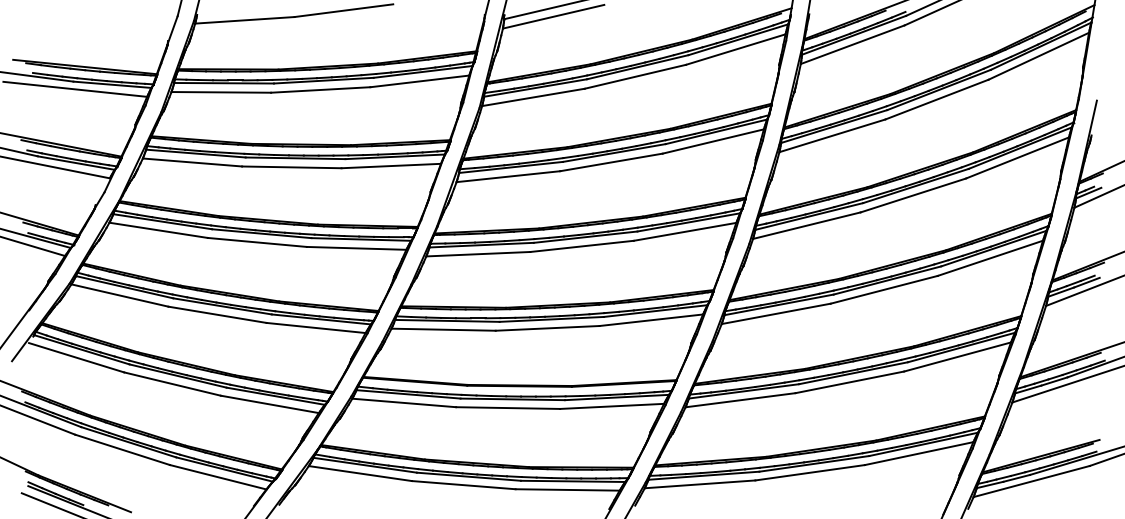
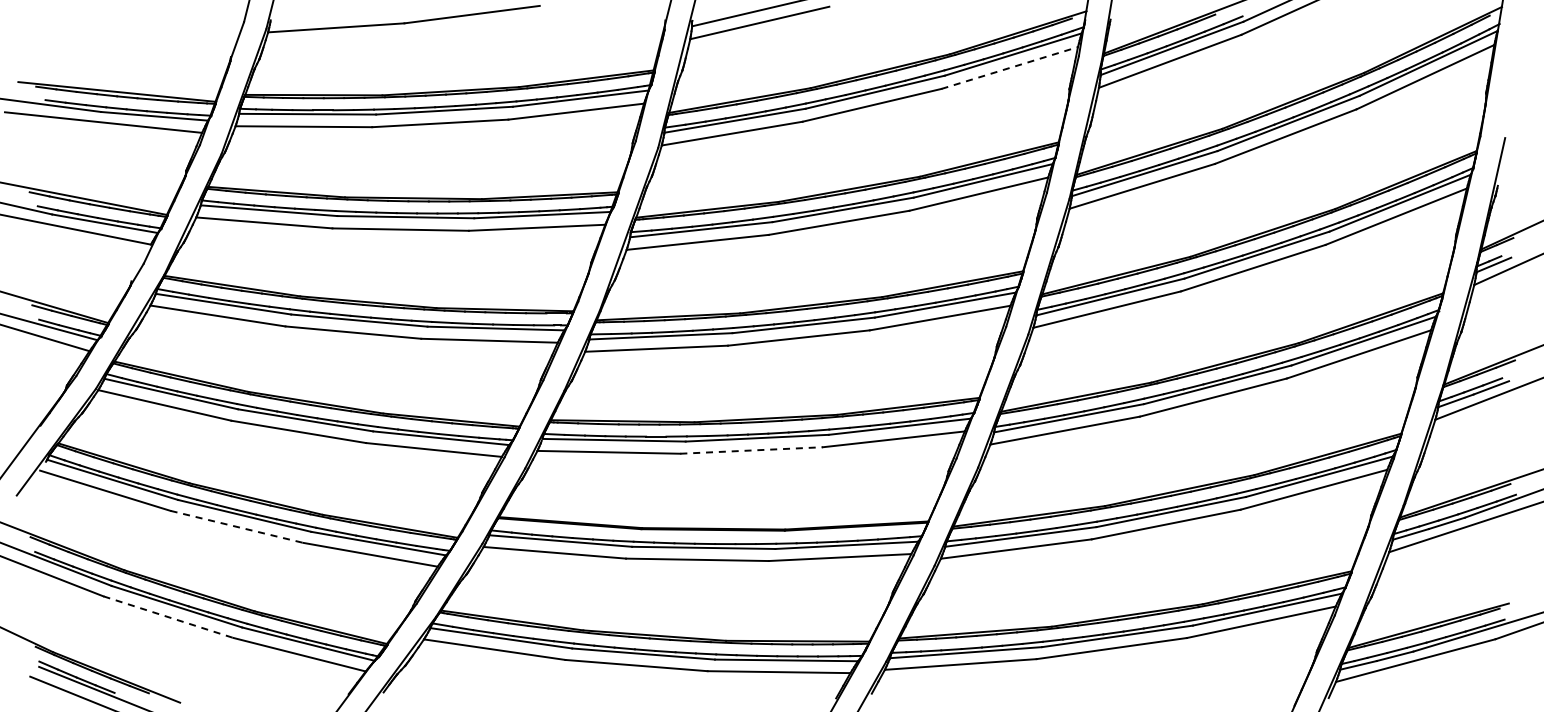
line: (736, 49) -> (1010, 67), solid -> dashed
line: (548, 328) -> (752, 450), solid -> dashed
line: (172, 384) -> (237, 527), solid -> dashed
line: (122, 450) -> (168, 617), solid -> dashed

